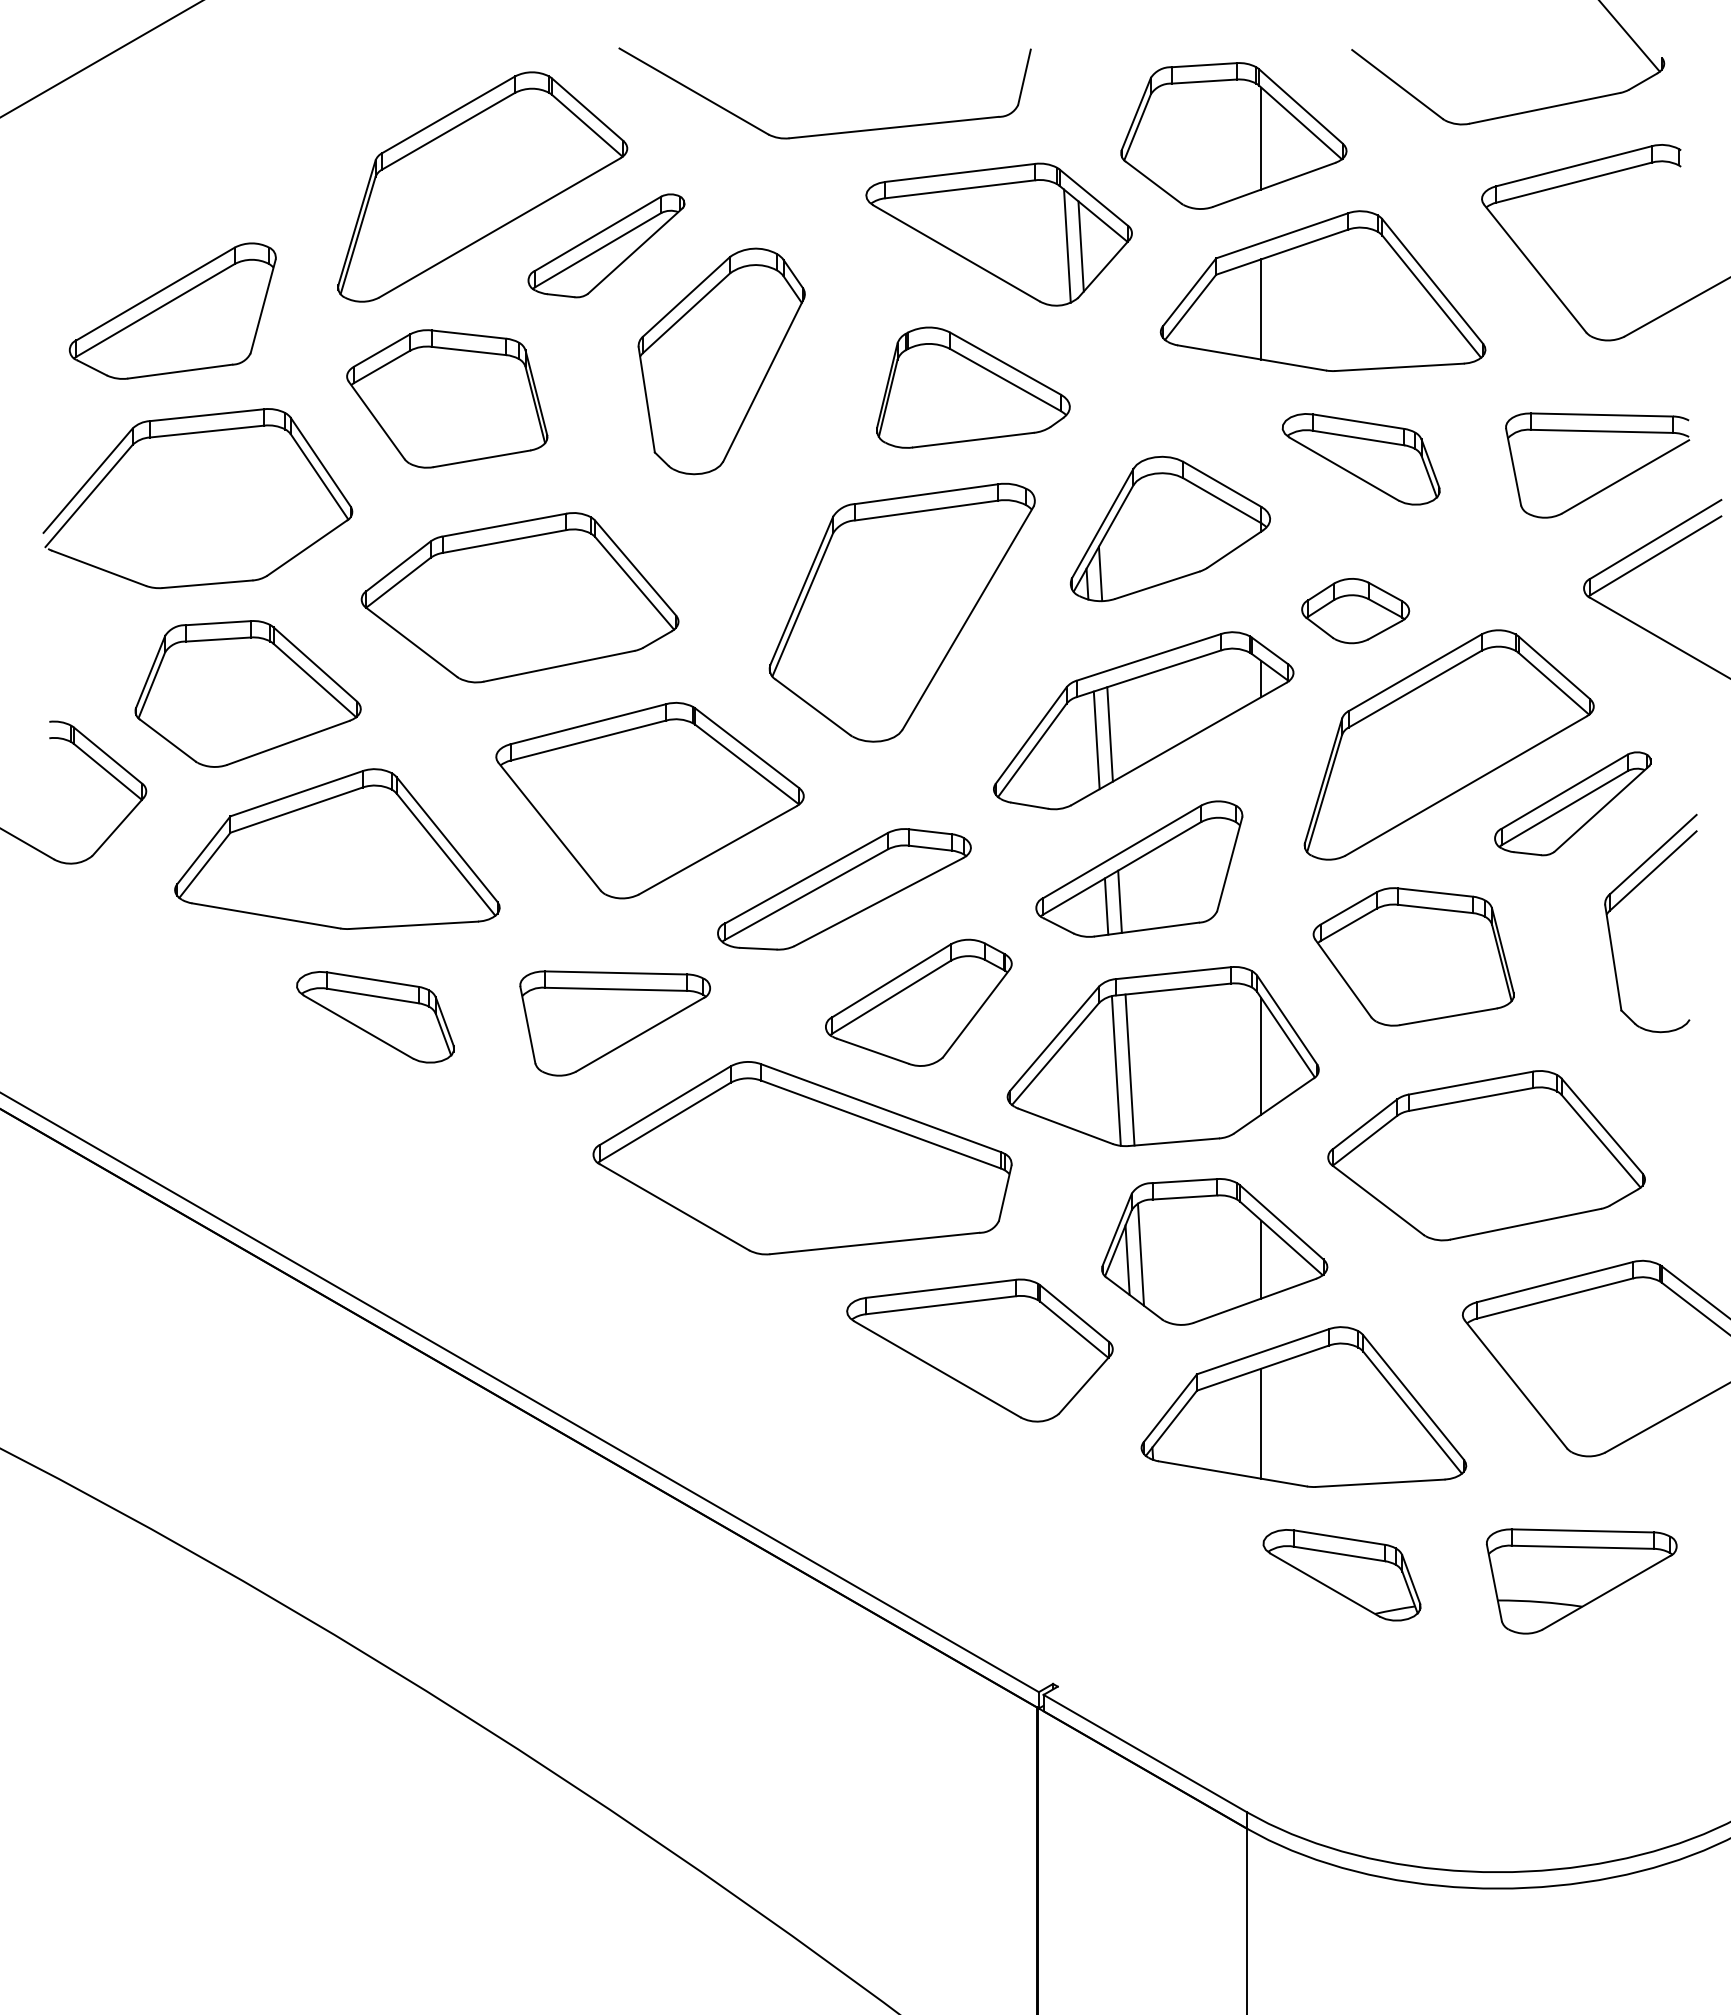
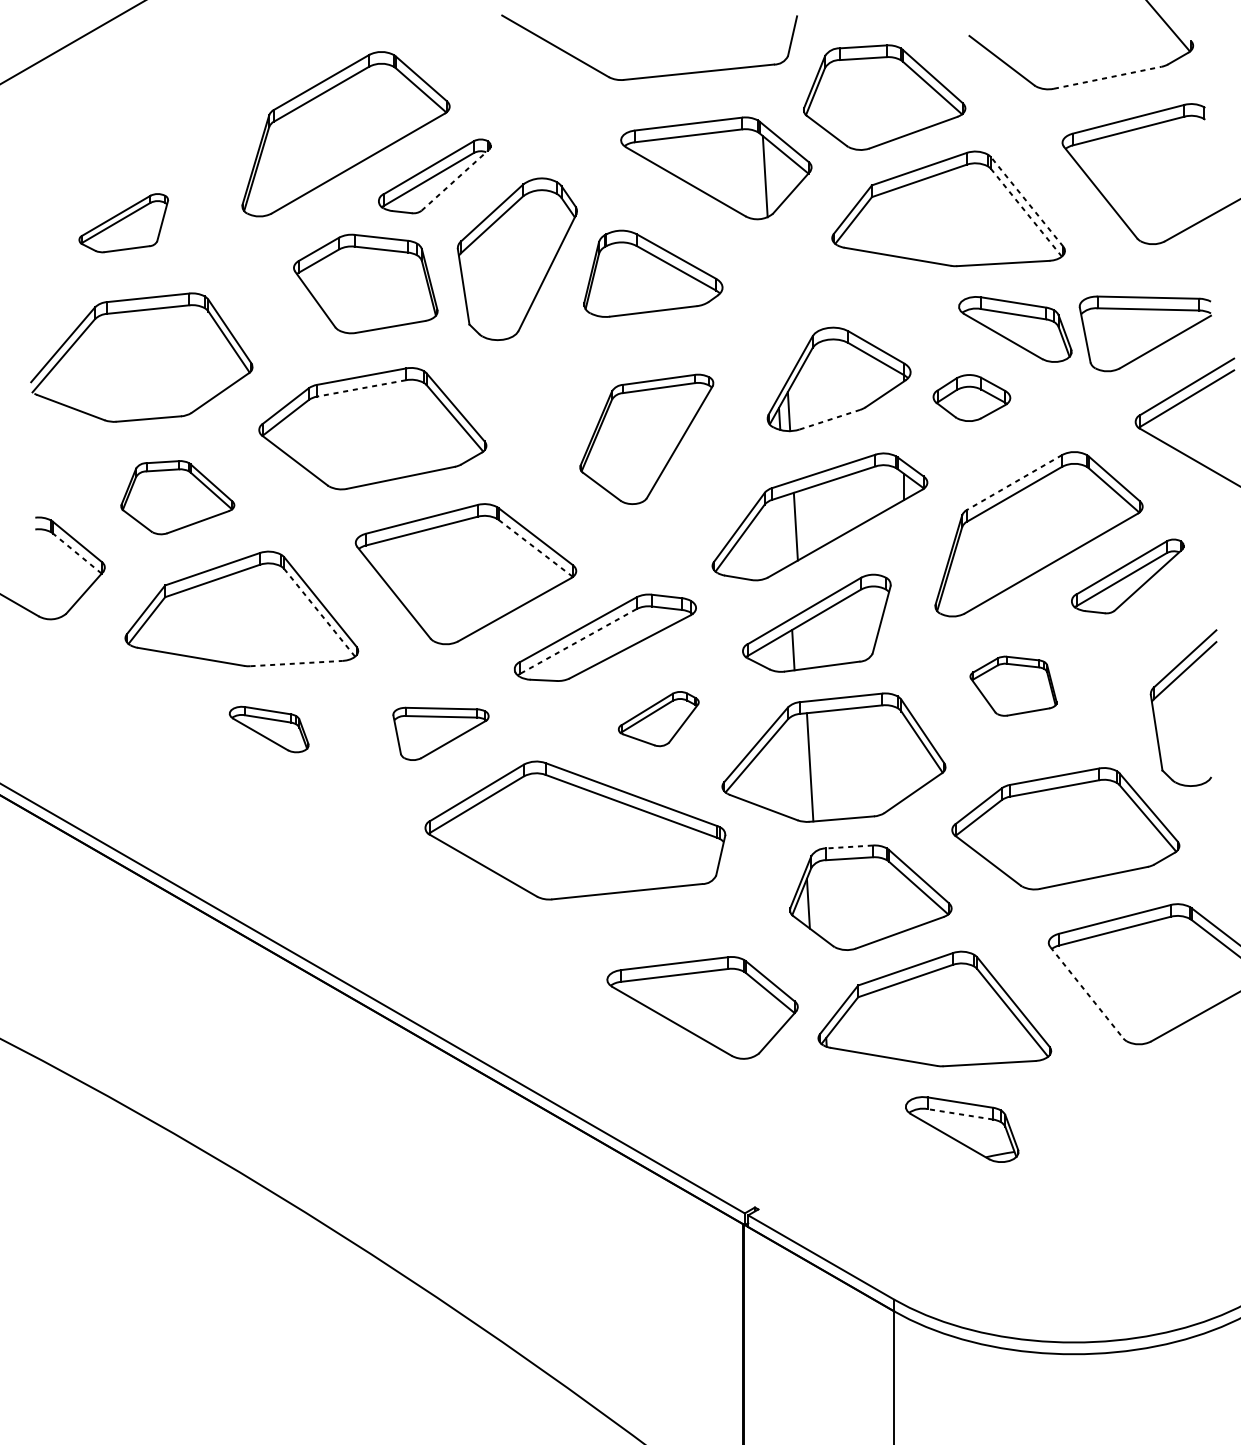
line: (1545, 108) -> (1108, 77), solid -> dashed
part: (824, 133) -> (649, 76), moved
line: (1261, 138) -> (904, 99), removed
line: (1080, 246) -> (774, 176), removed
line: (635, 251) -> (455, 180), solid -> dashed
line: (1432, 281) -> (1027, 201), solid -> dashed
line: (1431, 296) -> (1026, 212), solid -> dashed
line: (1261, 309) -> (904, 222), removed
part: (172, 310) -> (123, 222), size x0.6
part: (973, 387) -> (653, 273), moved
part: (447, 398) -> (365, 283), moved
part: (1360, 459) -> (1014, 329), moved
line: (504, 541) -> (361, 388), solid -> dashed
line: (1157, 585) -> (829, 419), solid -> dashed
part: (1355, 611) -> (971, 398), moved
part: (901, 612) -> (646, 439), size x0.7
line: (1415, 672) -> (1014, 482), solid -> dashed
part: (247, 693) -> (177, 497), size x0.7
line: (1096, 740) -> (786, 531), removed
line: (746, 764) -> (535, 548), solid -> dashed
line: (107, 771) -> (77, 553), solid -> dashed
line: (446, 854) -> (320, 612), solid -> dashed
line: (806, 894) -> (578, 641), solid -> dashed
part: (1629, 894) -> (1168, 687), moved
line: (1119, 901) -> (802, 646), removed
line: (414, 925) -> (297, 663), solid -> dashed
part: (1413, 956) -> (1013, 685), size x0.6
part: (918, 1002) -> (658, 718), size x0.6
part: (375, 1017) -> (269, 729), size x0.7
part: (614, 1023) -> (440, 733), size x0.7
line: (1261, 1056) -> (904, 757), removed
line: (1115, 1070) -> (799, 767), removed
line: (1184, 1181) -> (849, 847), solid -> dashed
line: (1140, 1254) -> (817, 899), removed
line: (1261, 1259) -> (904, 903), removed
part: (979, 1350) -> (702, 1007), moved
line: (1515, 1384) -> (1086, 992), solid -> dashed
line: (1261, 1423) -> (904, 1020), removed
line: (1339, 1553) -> (960, 1113), solid -> dashed
part: (1581, 1581) -> (1133, 1134), removed

